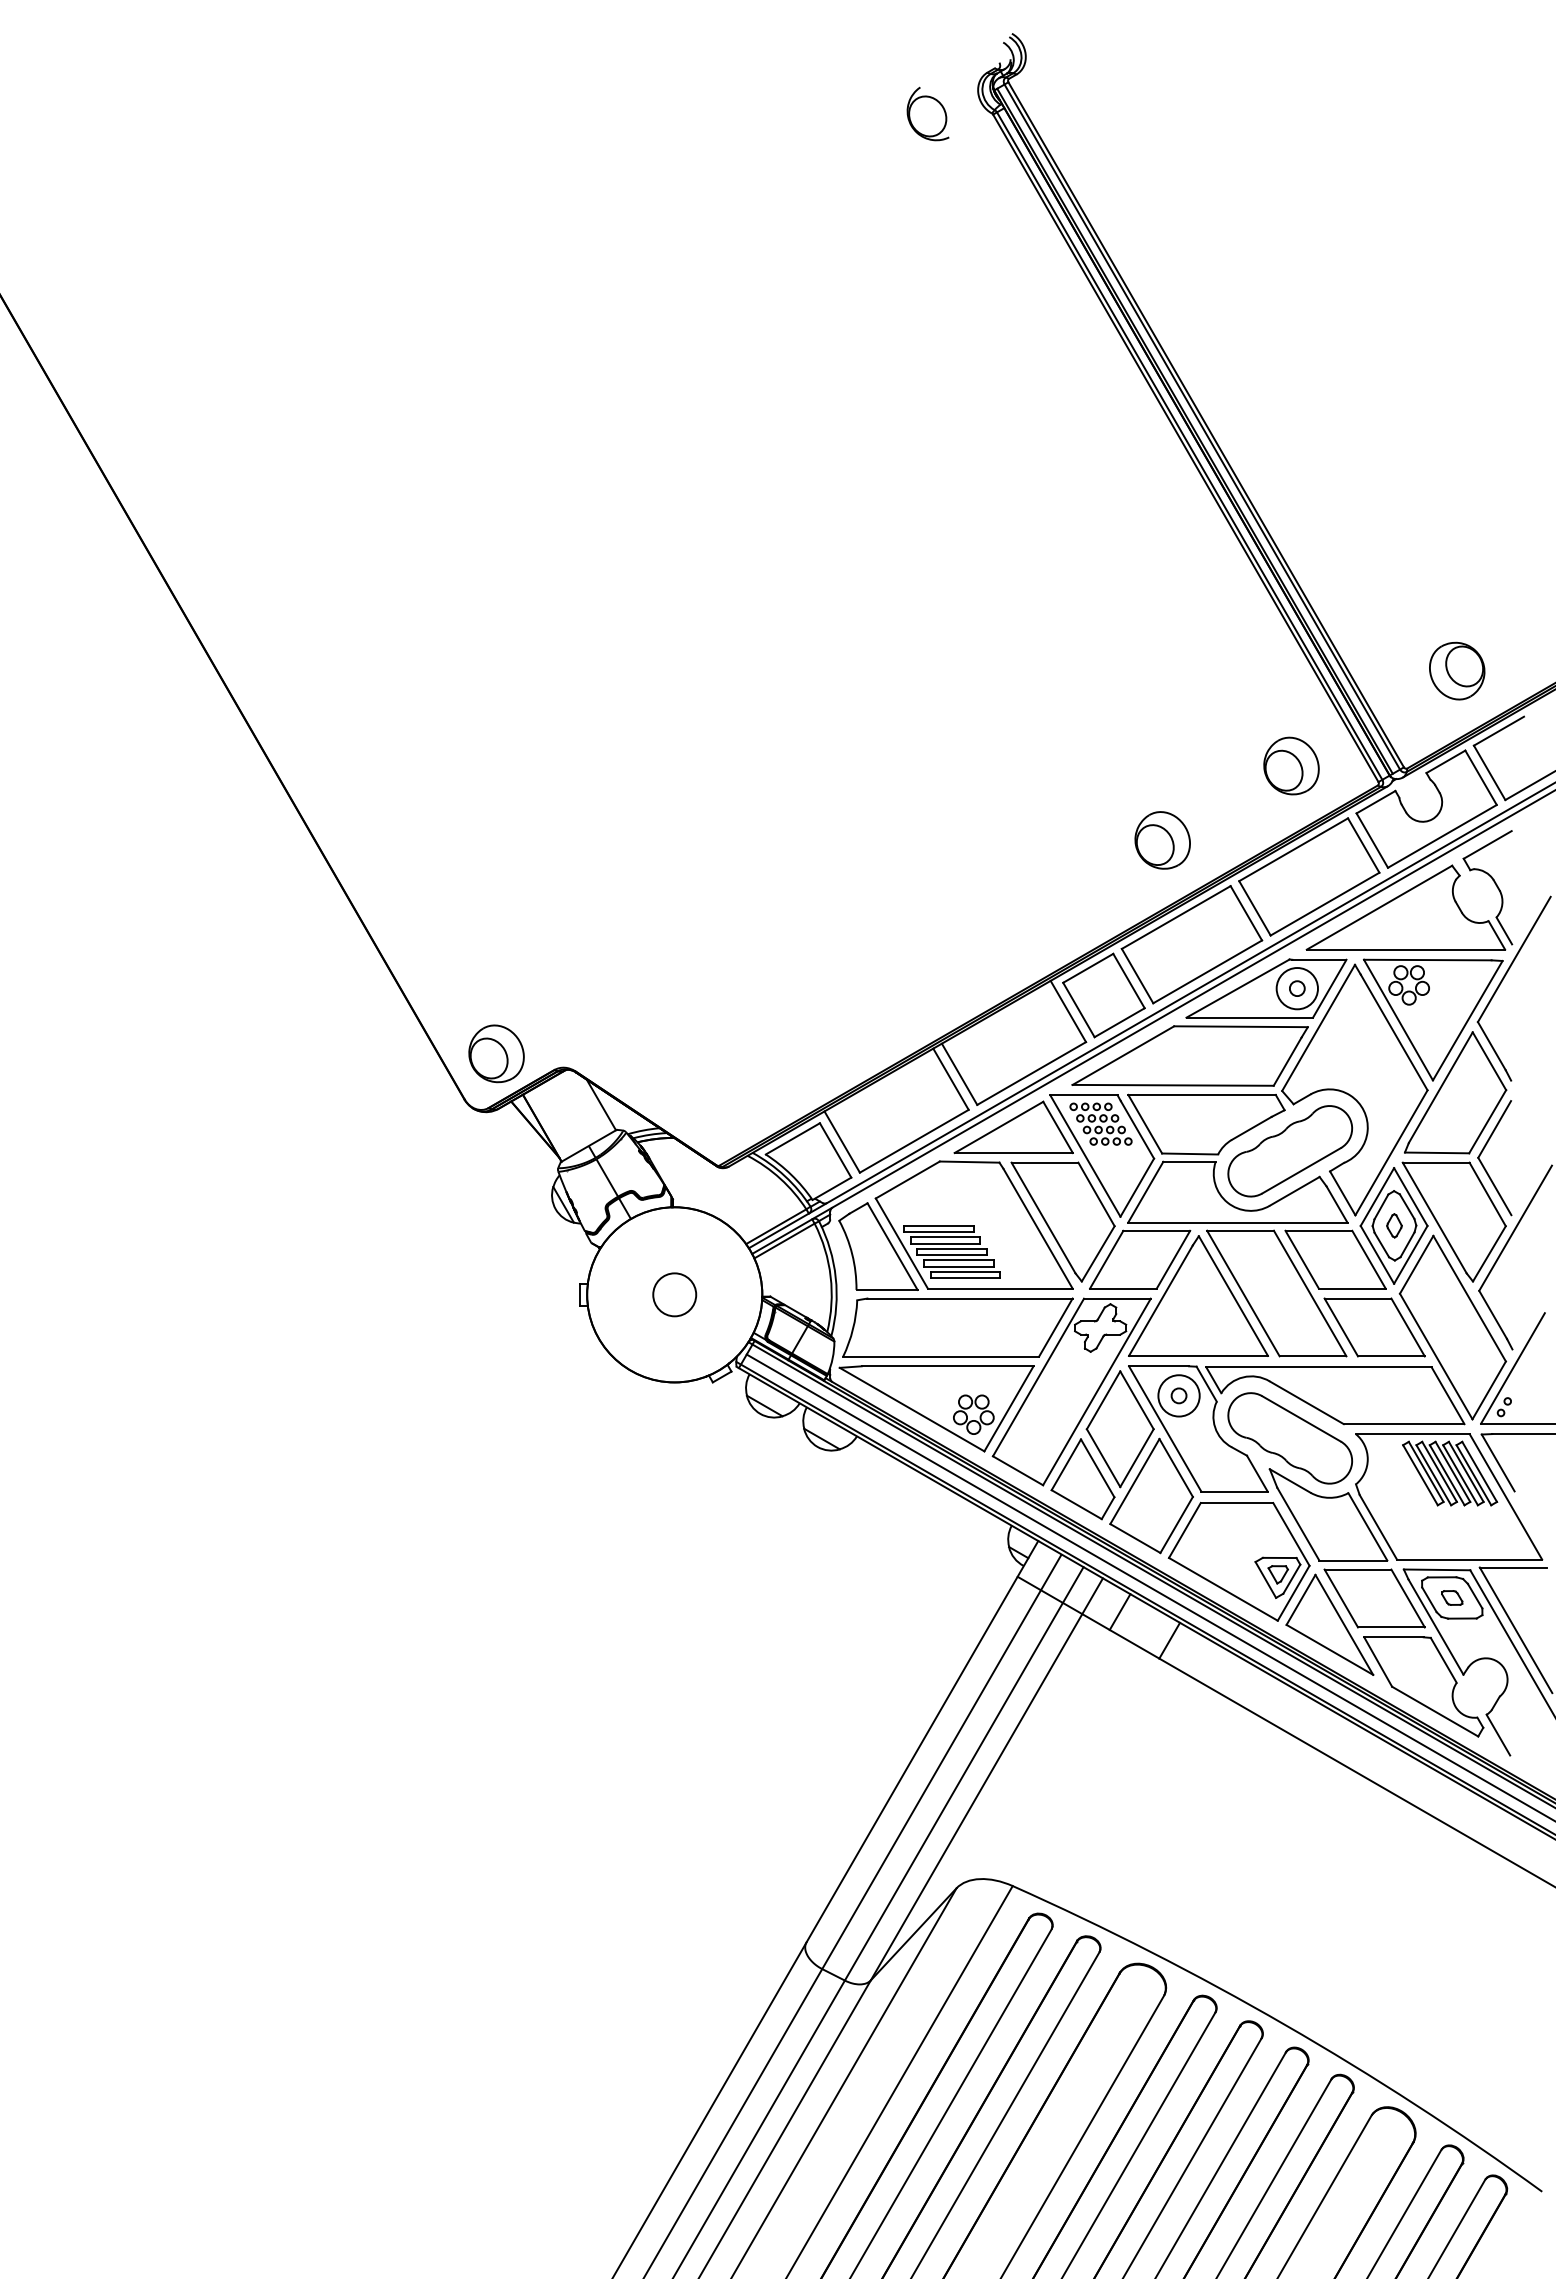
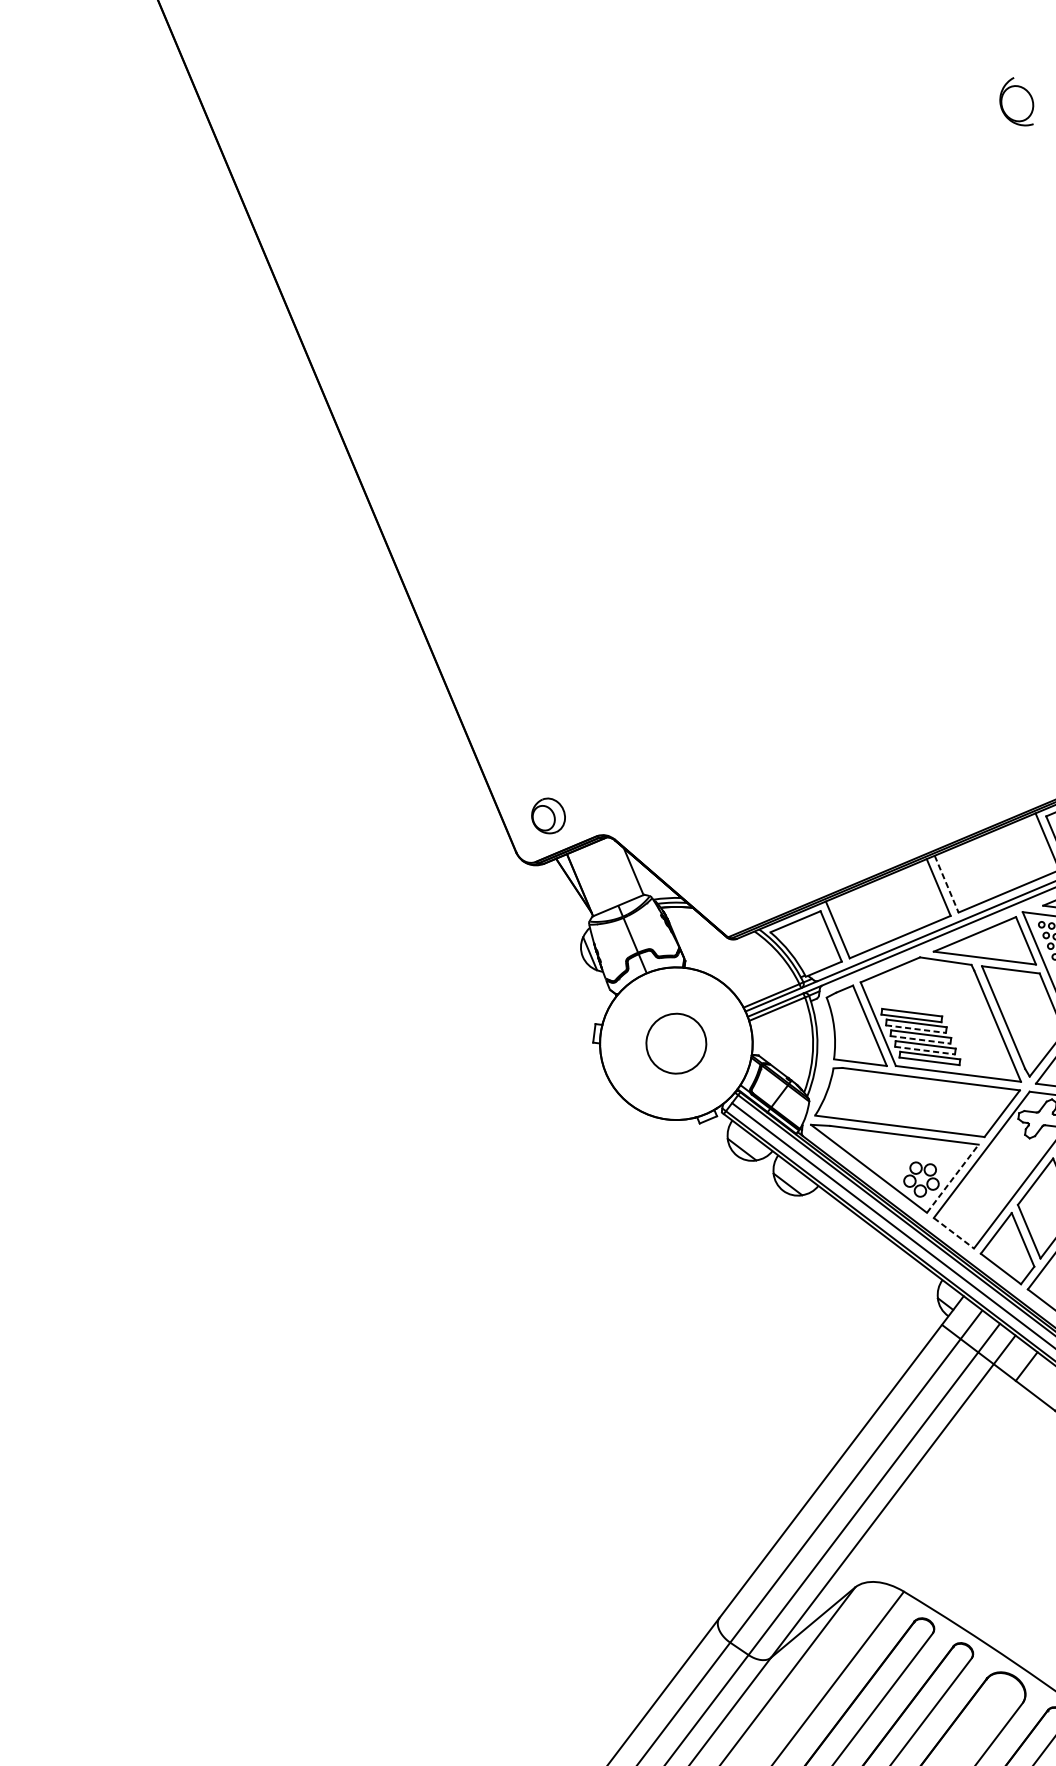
part: (927, 113) -> (1017, 101), moved
part: (496, 1053) -> (548, 815), size x0.7
line: (959, 1074) -> (946, 884), solid -> dashed
line: (945, 1243) -> (916, 1028), solid -> dashed
line: (952, 1255) -> (920, 1040), solid -> dashed
line: (958, 1266) -> (924, 1050), solid -> dashed
circle: (674, 1294) -> (676, 1043), size x1.6
line: (1009, 1408) -> (953, 1178), solid -> dashed
line: (1018, 1470) -> (954, 1233), solid -> dashed

